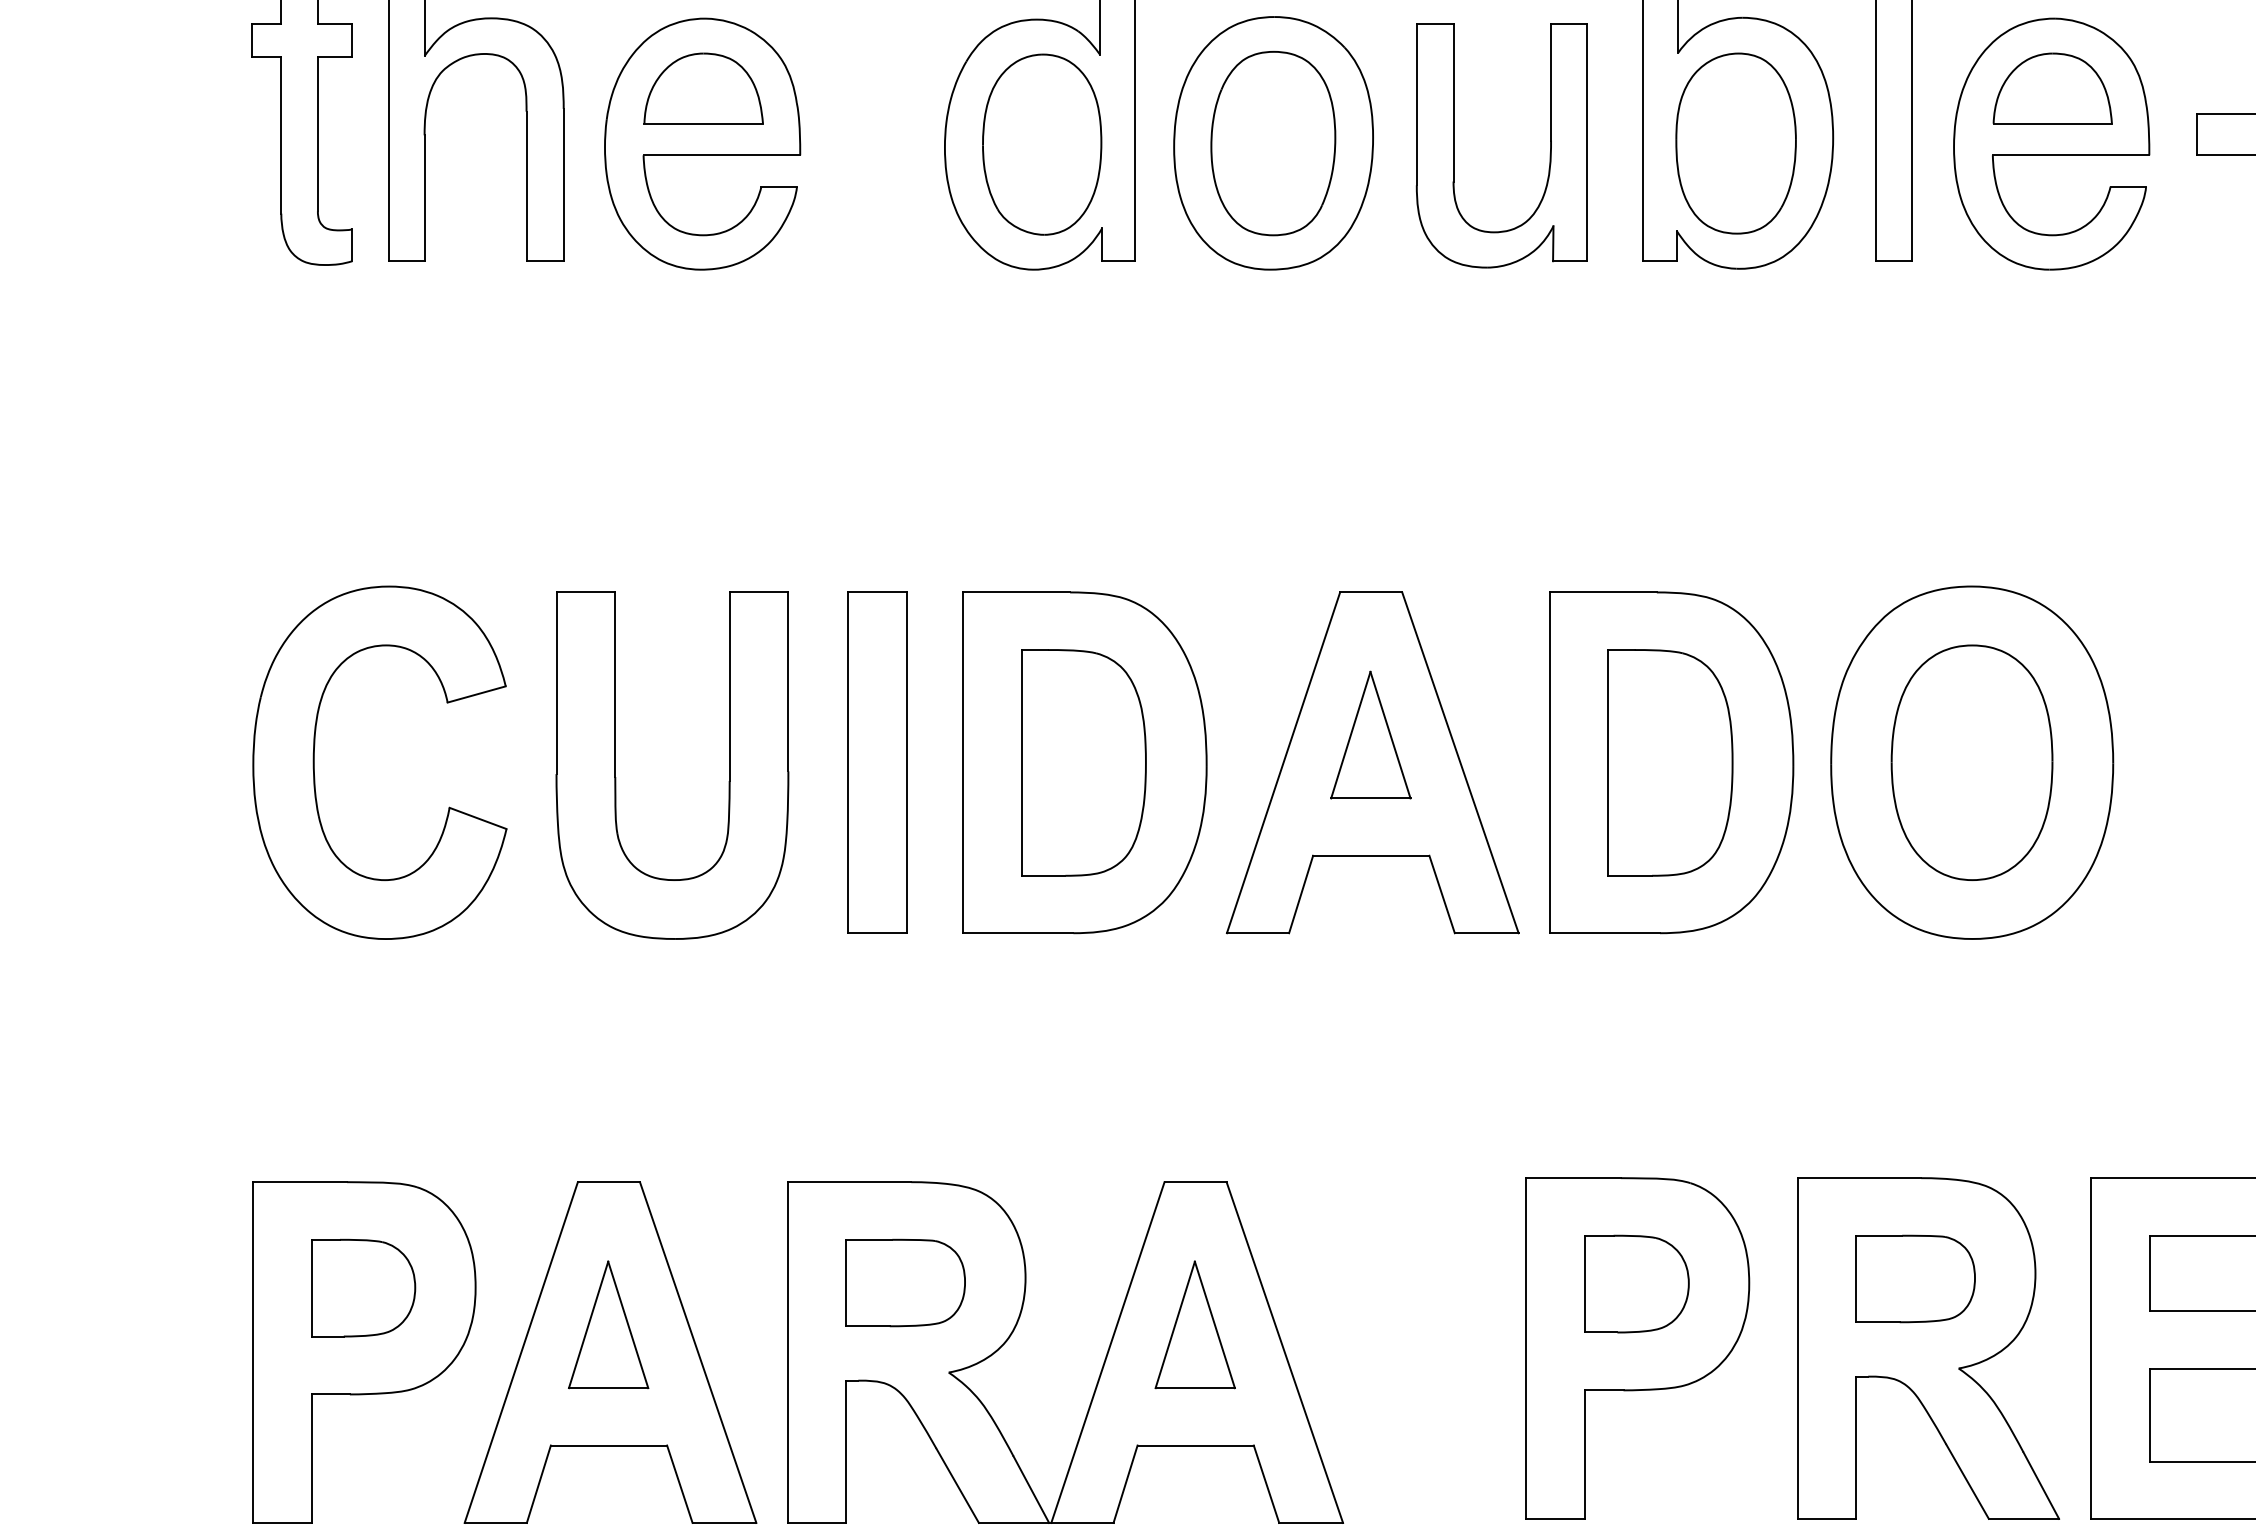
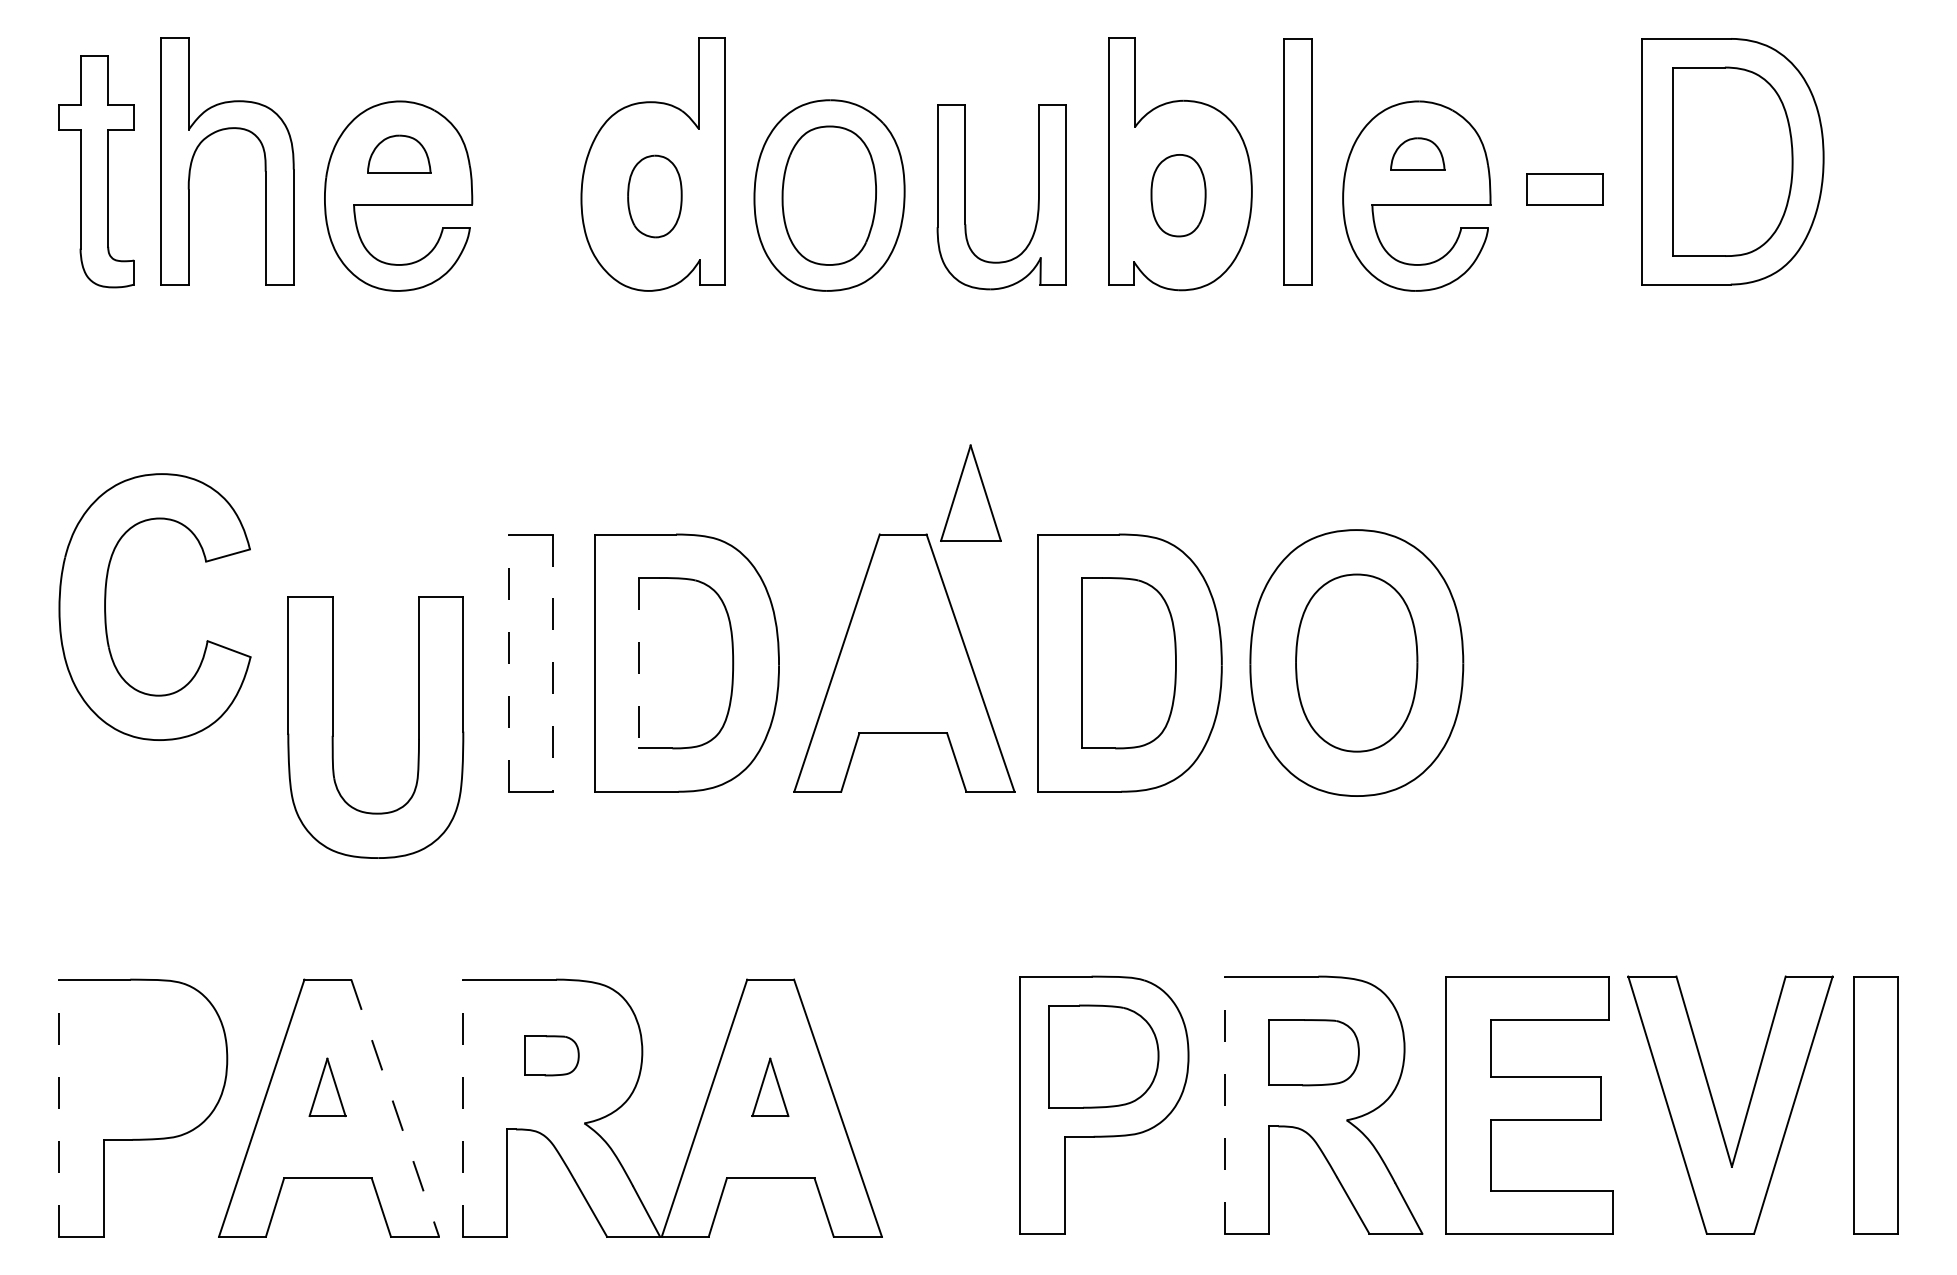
part: (702, 87) -> (398, 153), size x0.7
part: (2052, 87) -> (1417, 153), size x0.6
part: (1735, 143) -> (1178, 195), size x0.6
part: (1041, 144) -> (654, 196), size x0.6
part: (1370, 734) -> (970, 492), moved
line: (848, 763) -> (508, 663), solid -> dashed
line: (907, 763) -> (553, 663), solid -> dashed
line: (1021, 763) -> (639, 663), solid -> dashed
part: (616, 765) -> (333, 727), moved
part: (315, 769) -> (106, 612), moved
part: (905, 1282) -> (551, 1055), size x0.6
part: (1636, 1283) -> (1103, 1056), size x1.4
part: (363, 1287) -> (142, 1059), removed
part: (608, 1325) -> (327, 1087), size x0.6
part: (1195, 1325) -> (770, 1087), size x0.6
line: (1798, 1348) -> (1225, 1105), solid -> dashed
line: (253, 1352) -> (59, 1108), solid -> dashed
line: (698, 1352) -> (395, 1108), solid -> dashed
line: (787, 1352) -> (462, 1108), solid -> dashed

